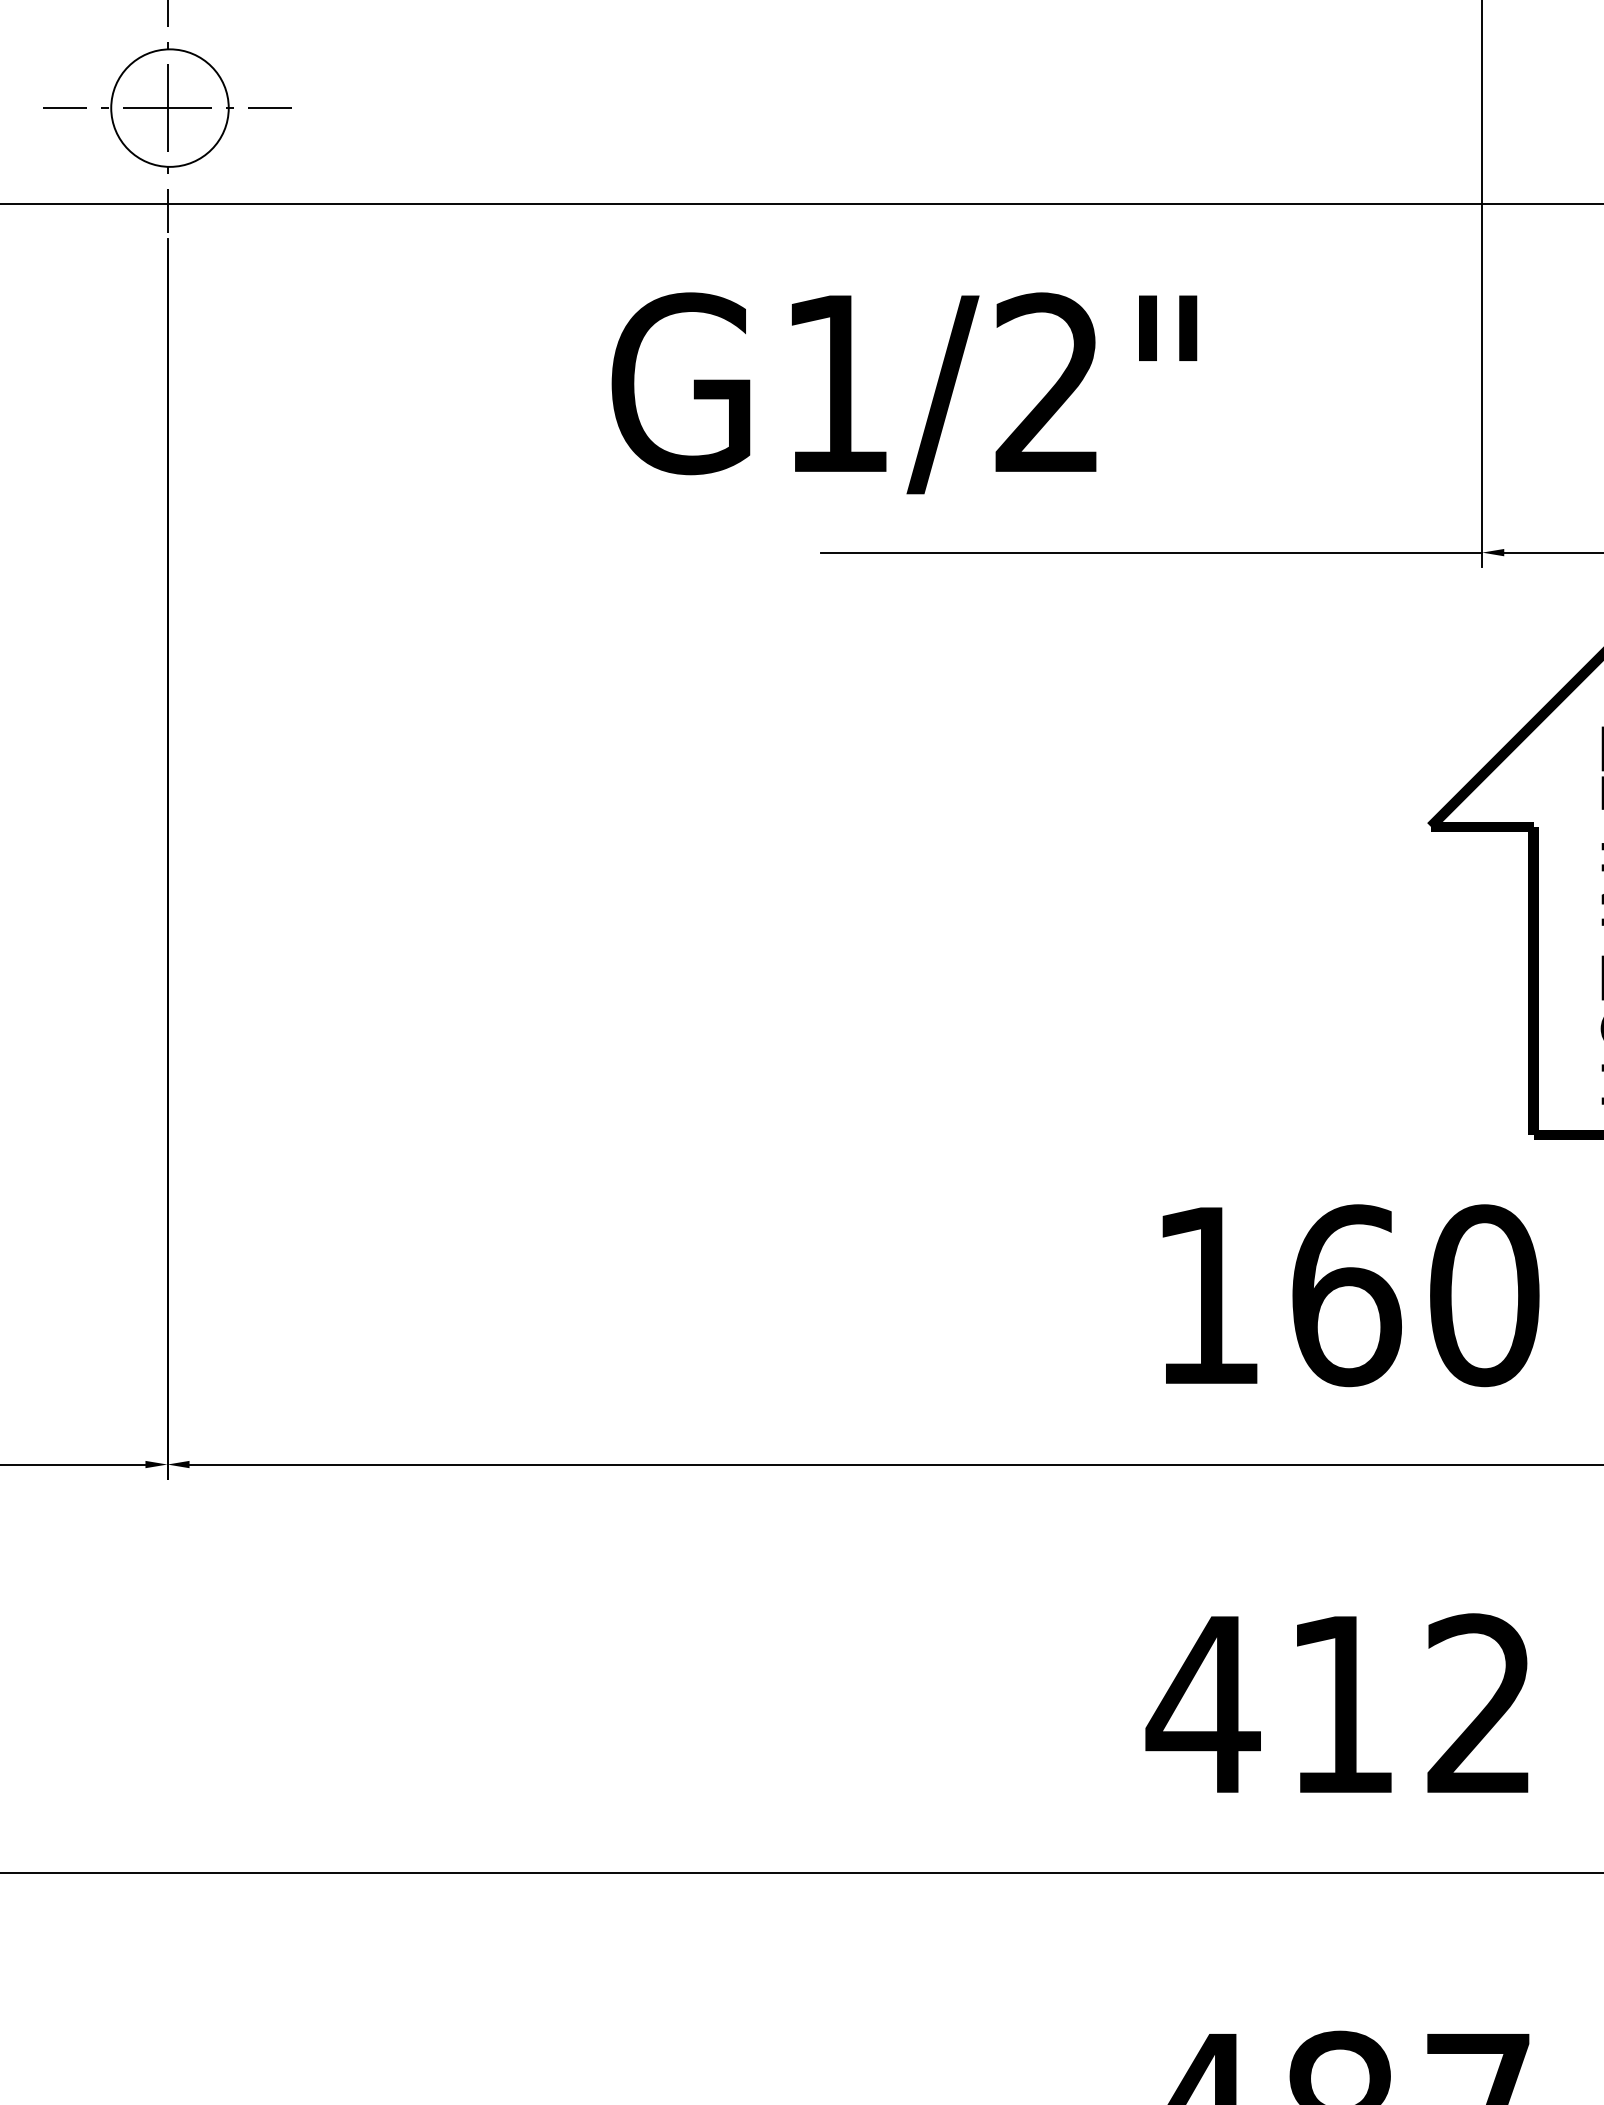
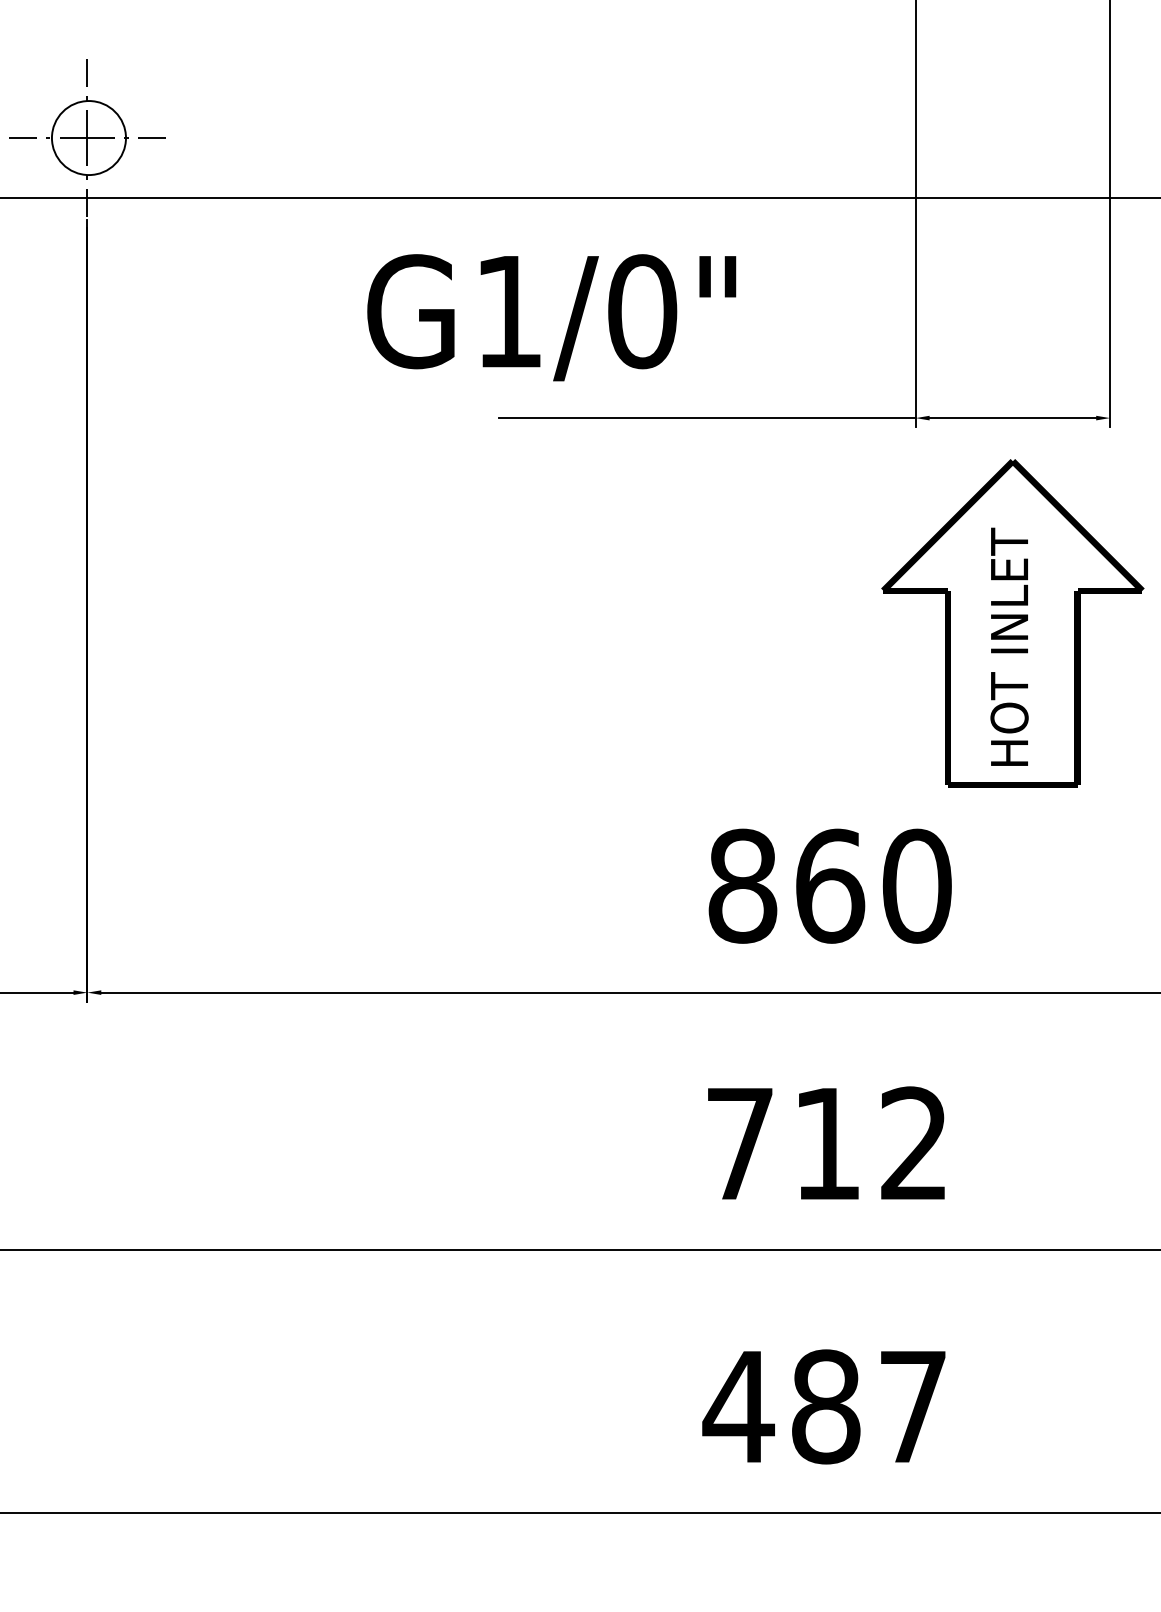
text: (1048, 383) -> (642, 311), G1/2" -> G1/0"
text: (1207, 1294) -> (742, 885), 160 -> 860
text: (1202, 1703) -> (739, 1143), 412 -> 712

